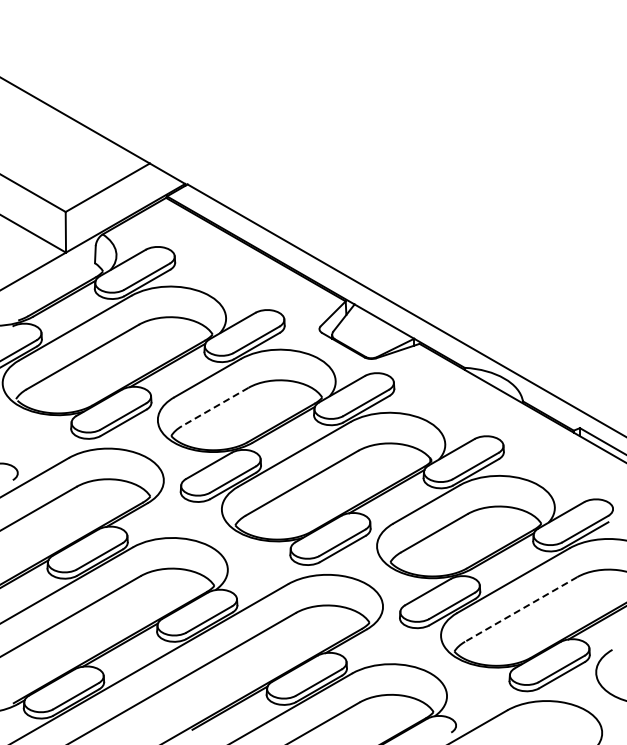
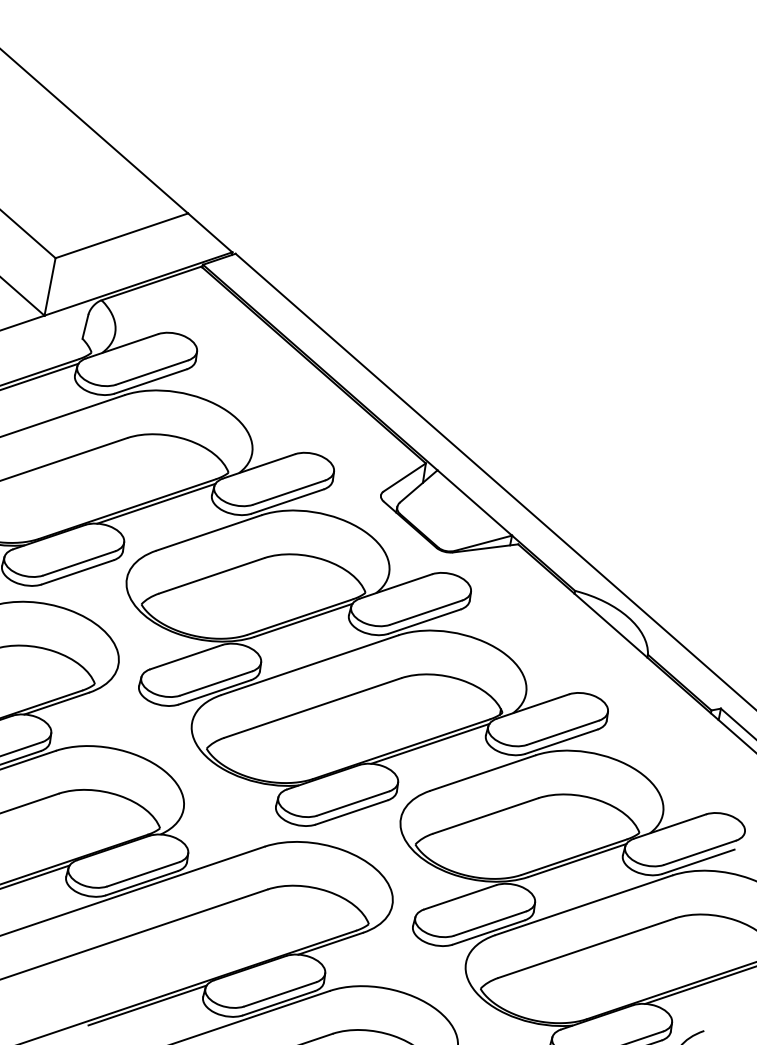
line: (214, 407) -> (210, 576), dashed -> solid
line: (521, 609) -> (587, 948), dashed -> solid

